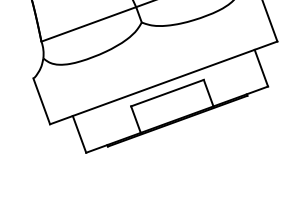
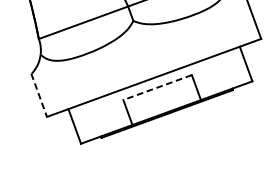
line: (167, 93) -> (157, 87), solid -> dashed
line: (41, 101) -> (38, 95), solid -> dashed

